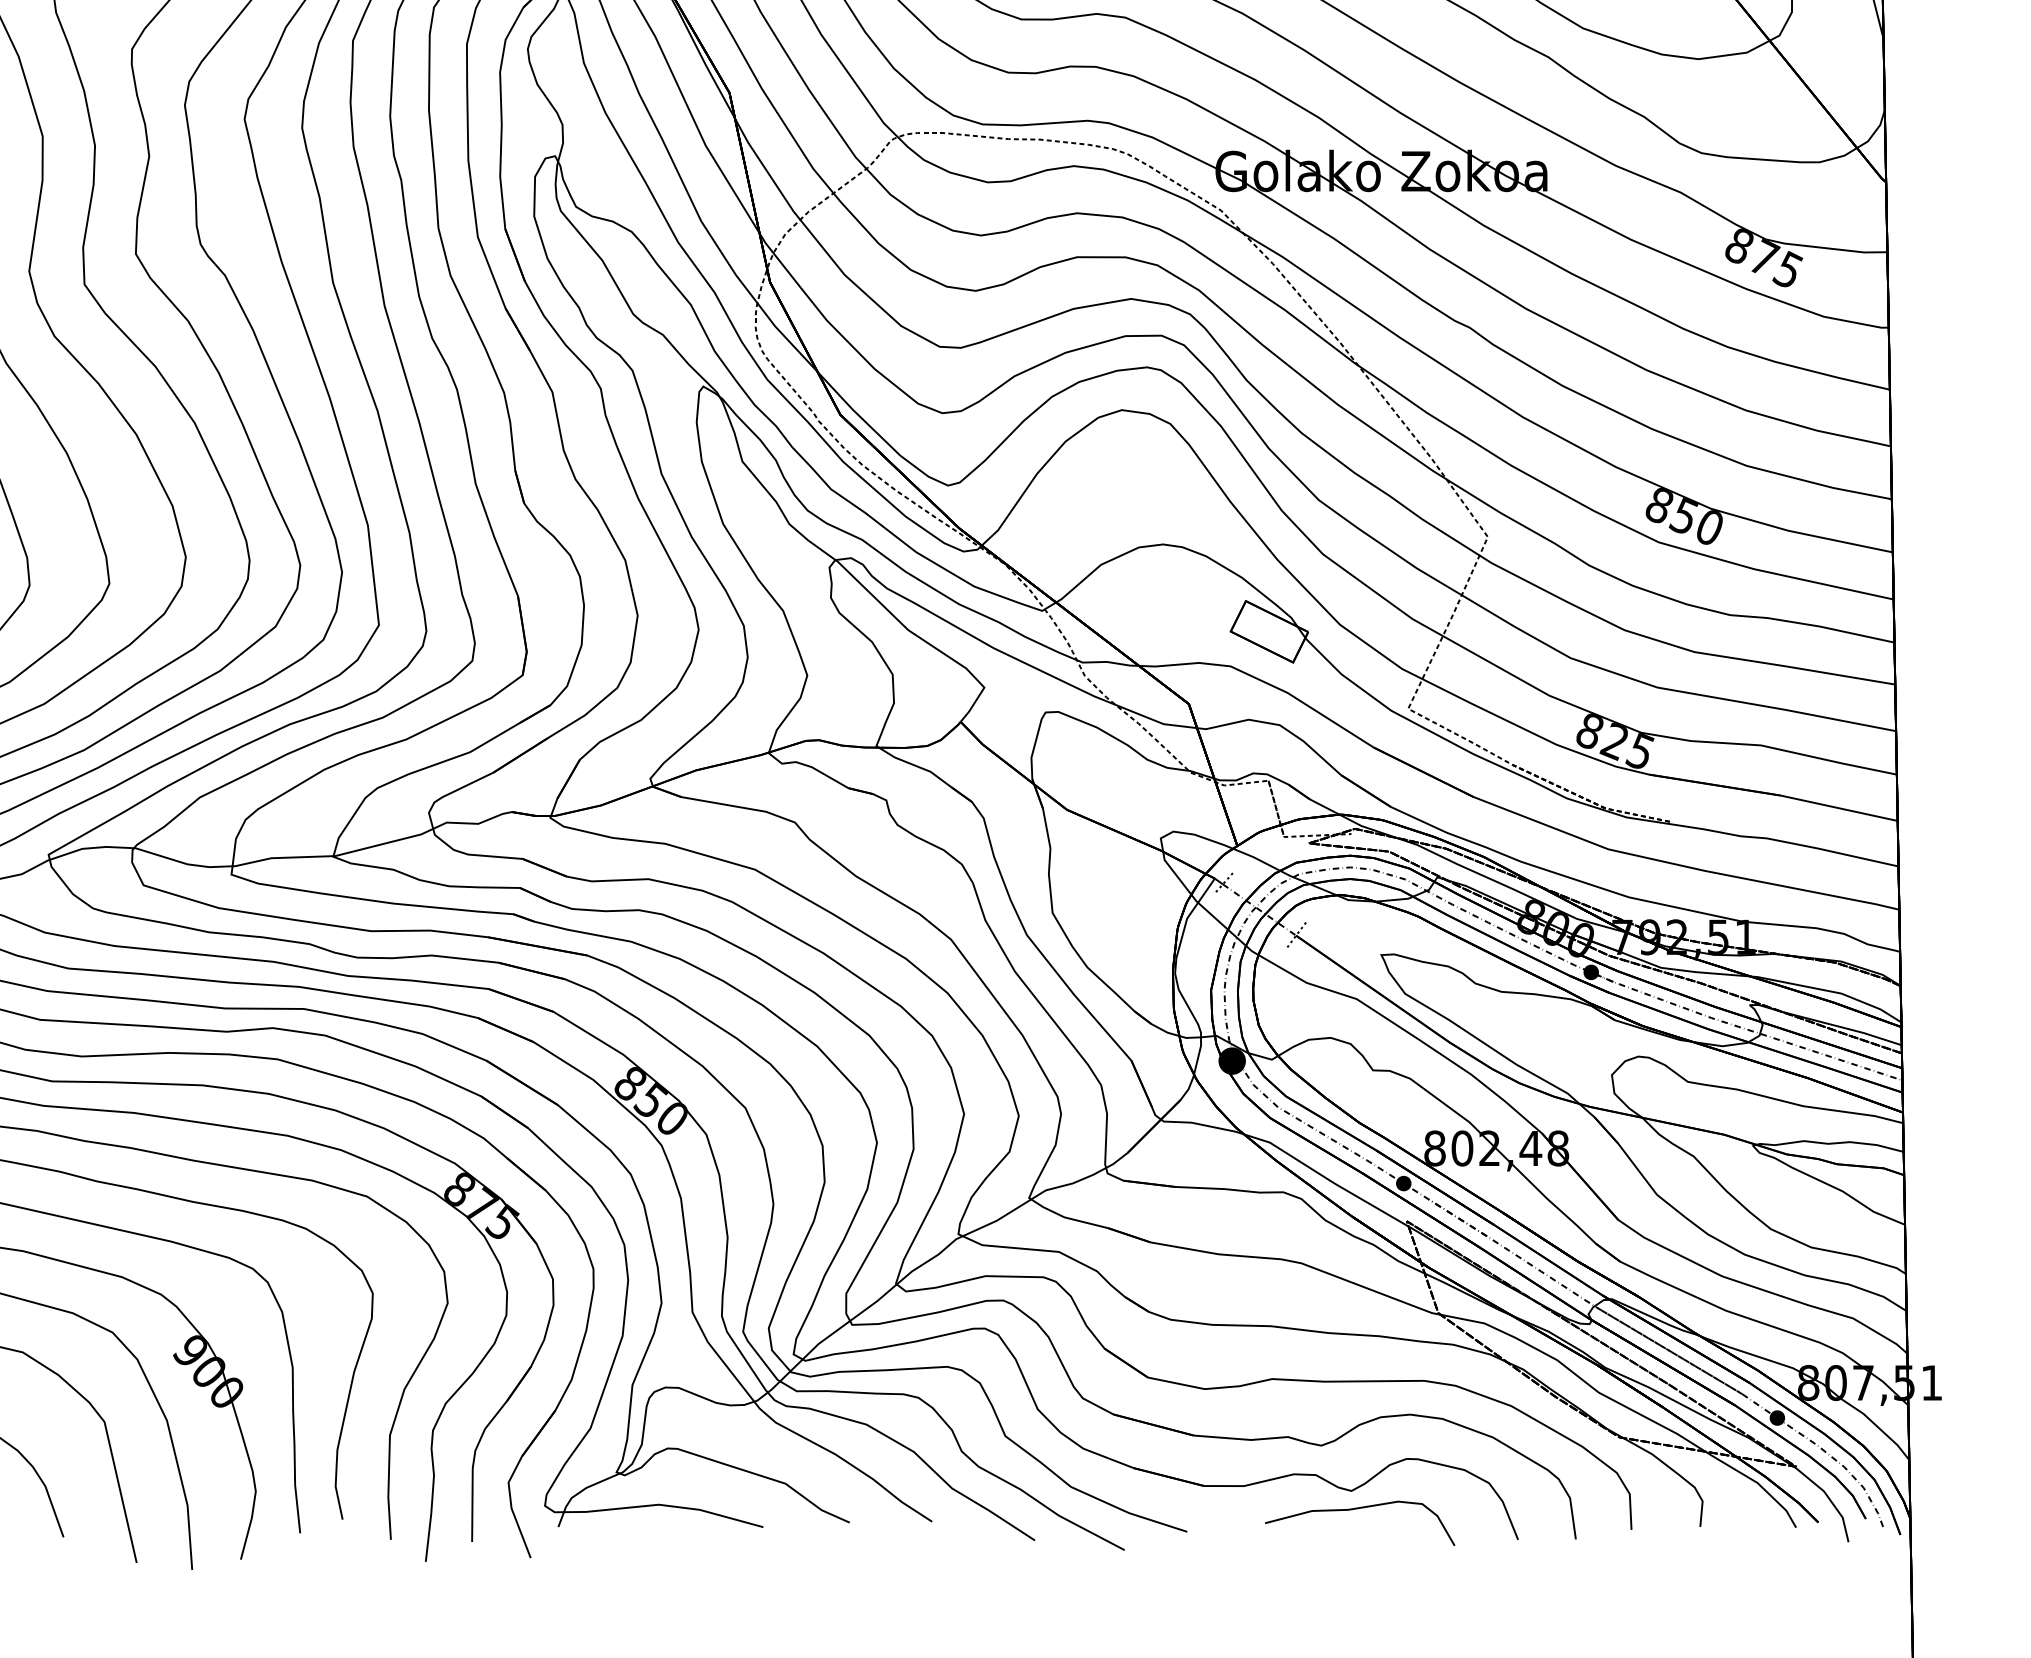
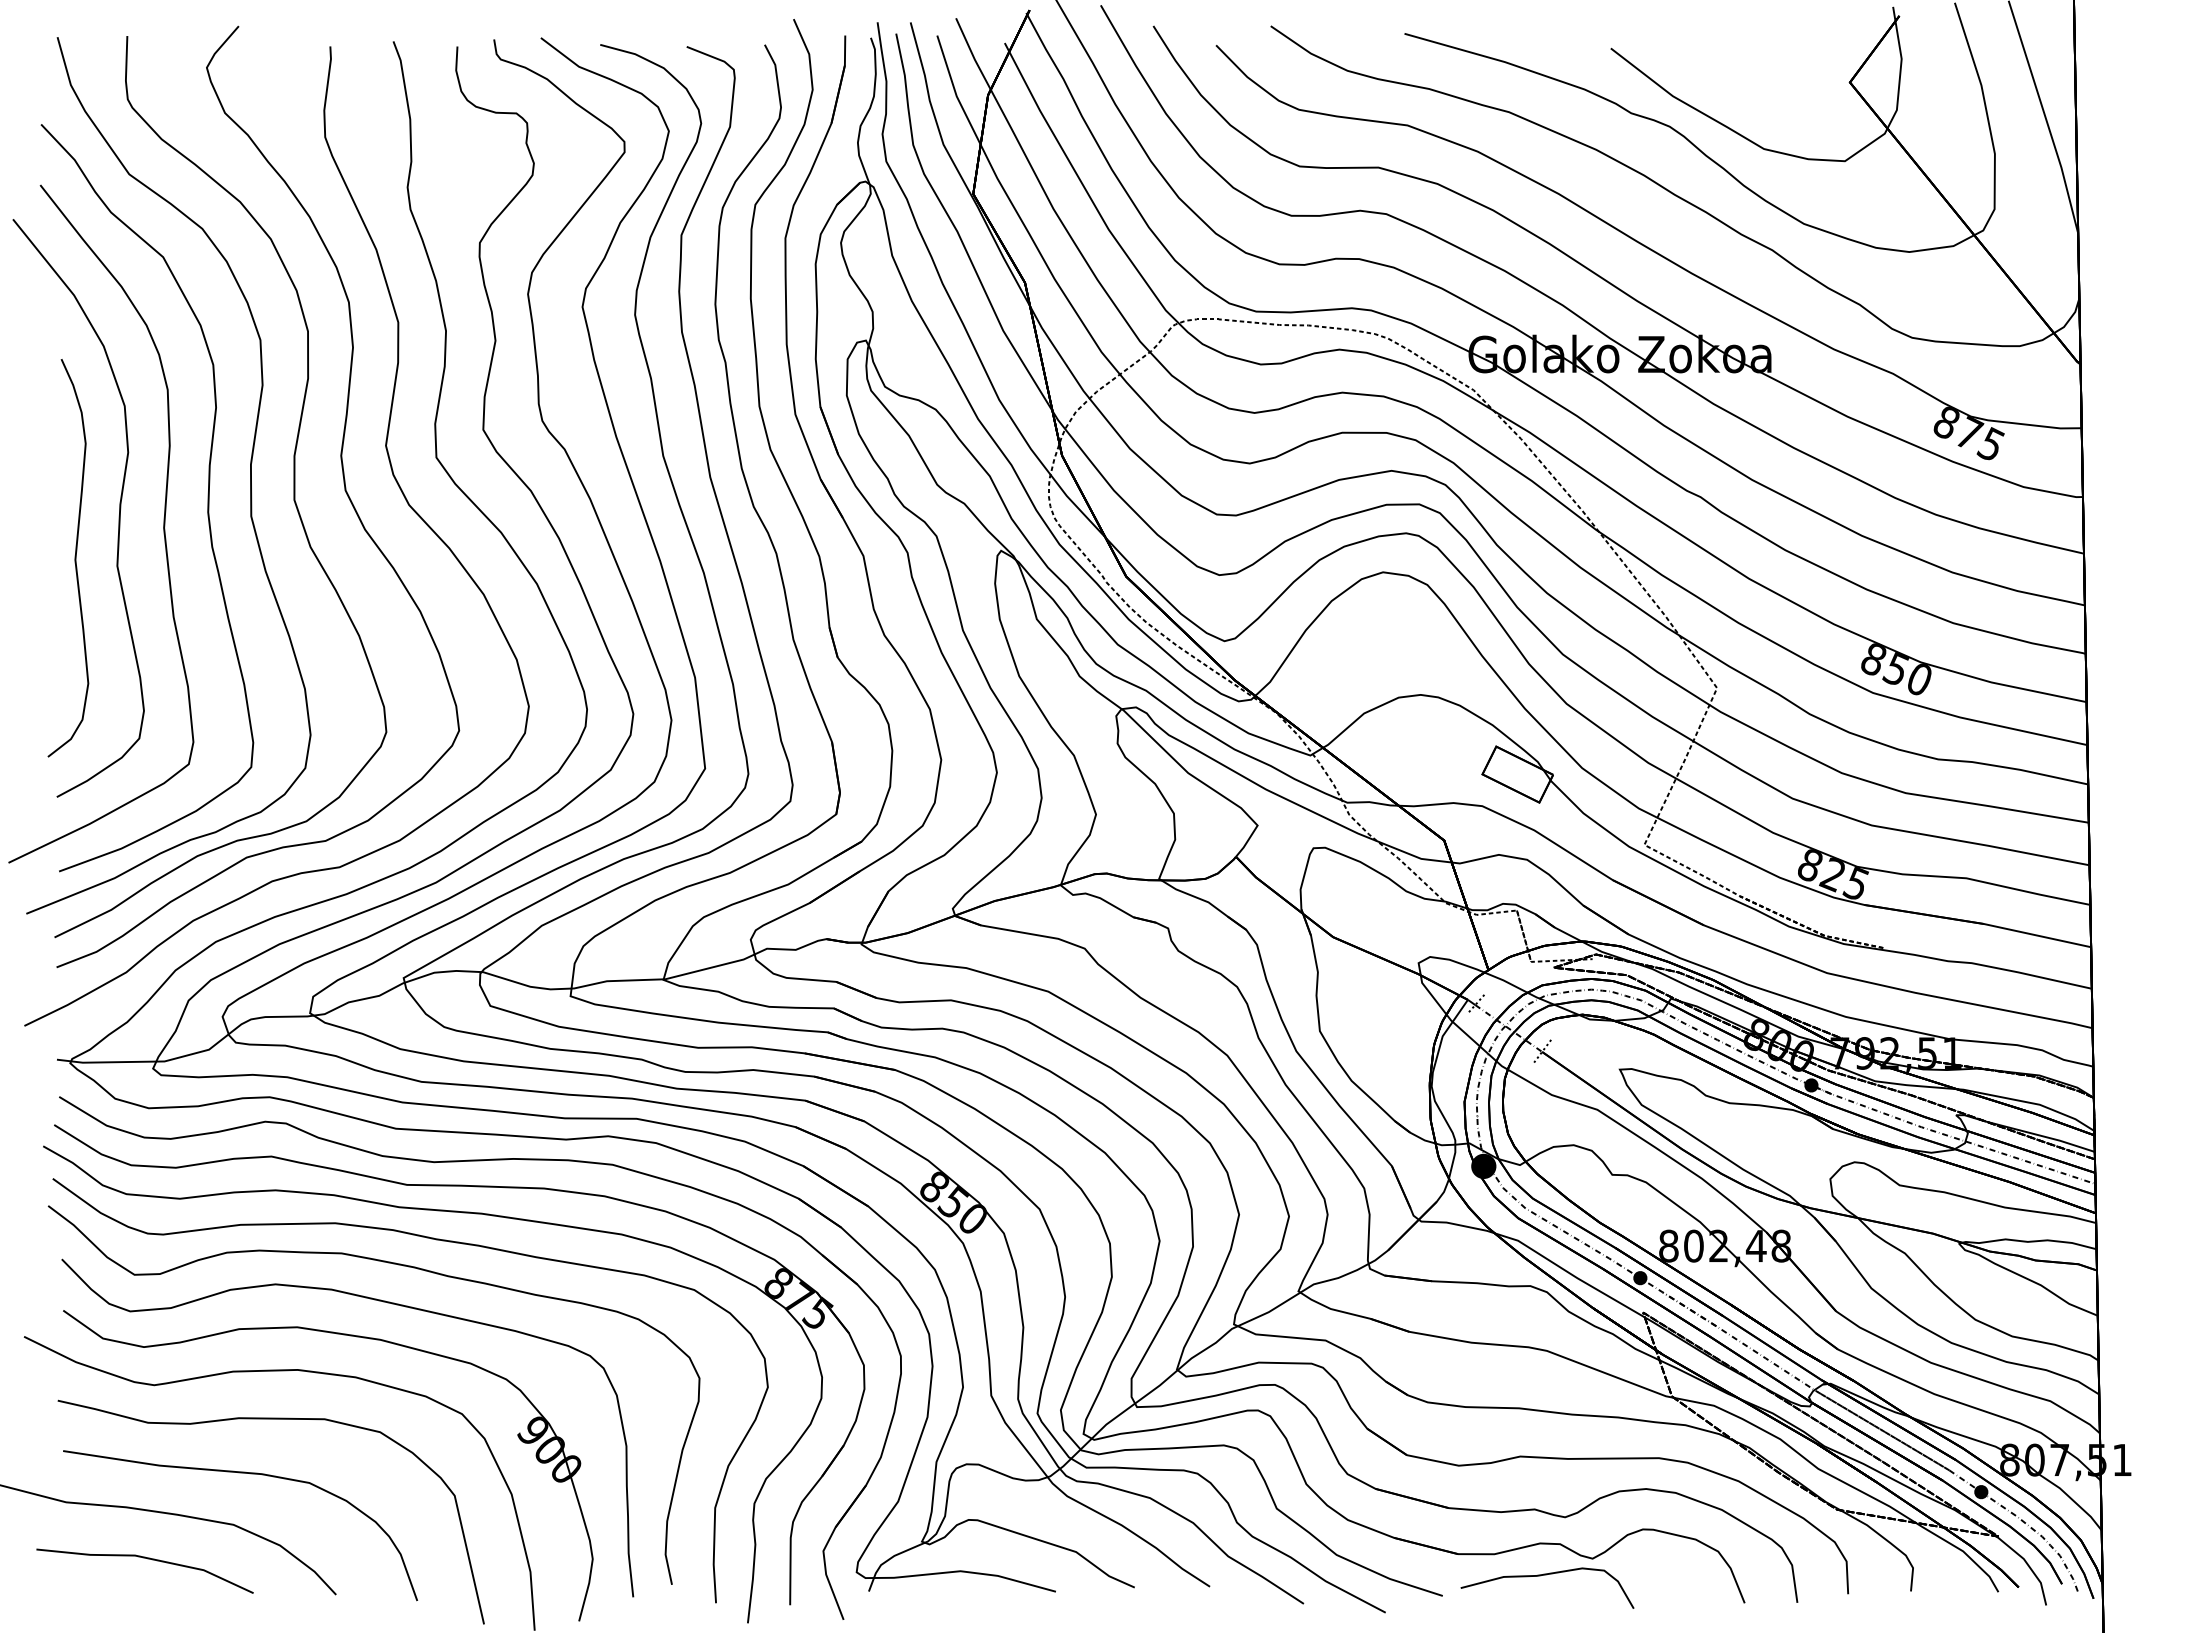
curve: (1359, 1509) -> (1546, 1575), moved

